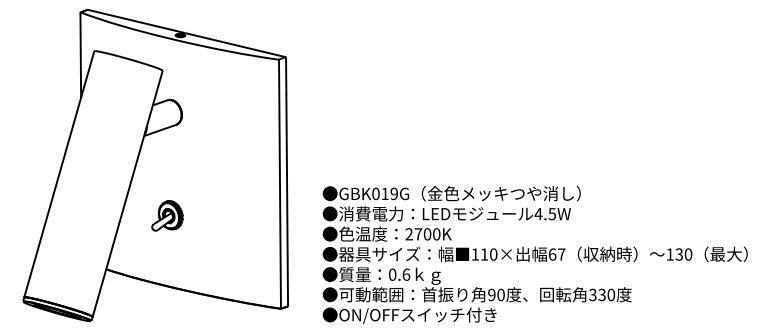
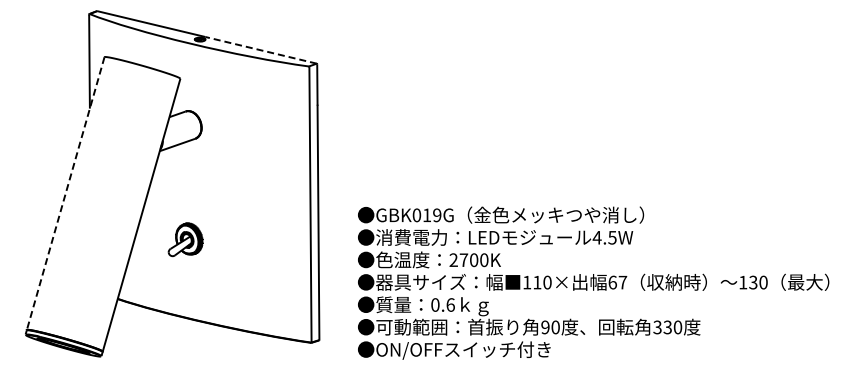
line: (234, 45) -> (260, 50), solid -> dashed
line: (59, 174) -> (65, 193), solid -> dashed

